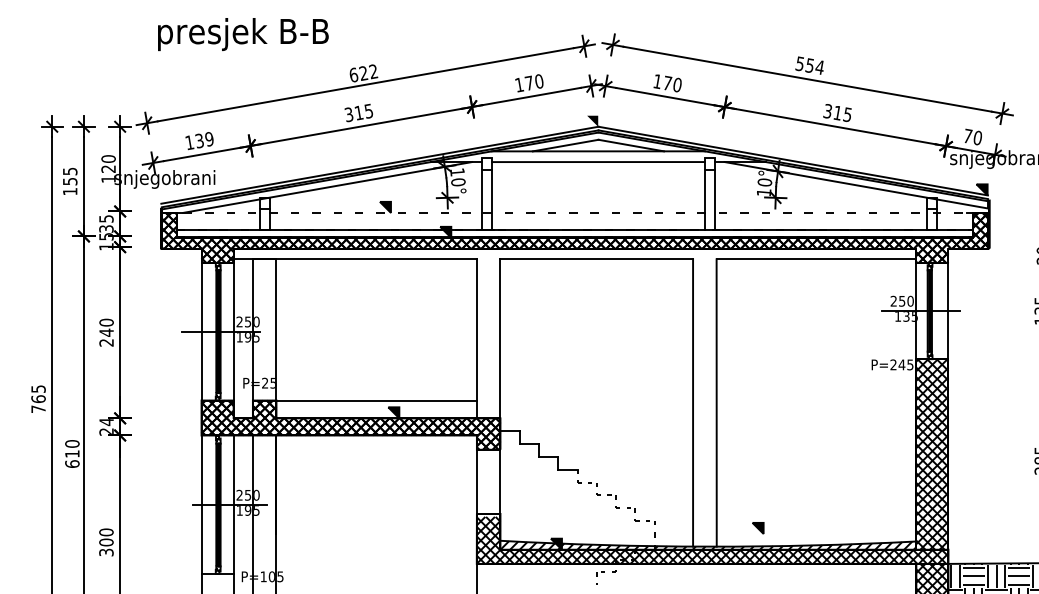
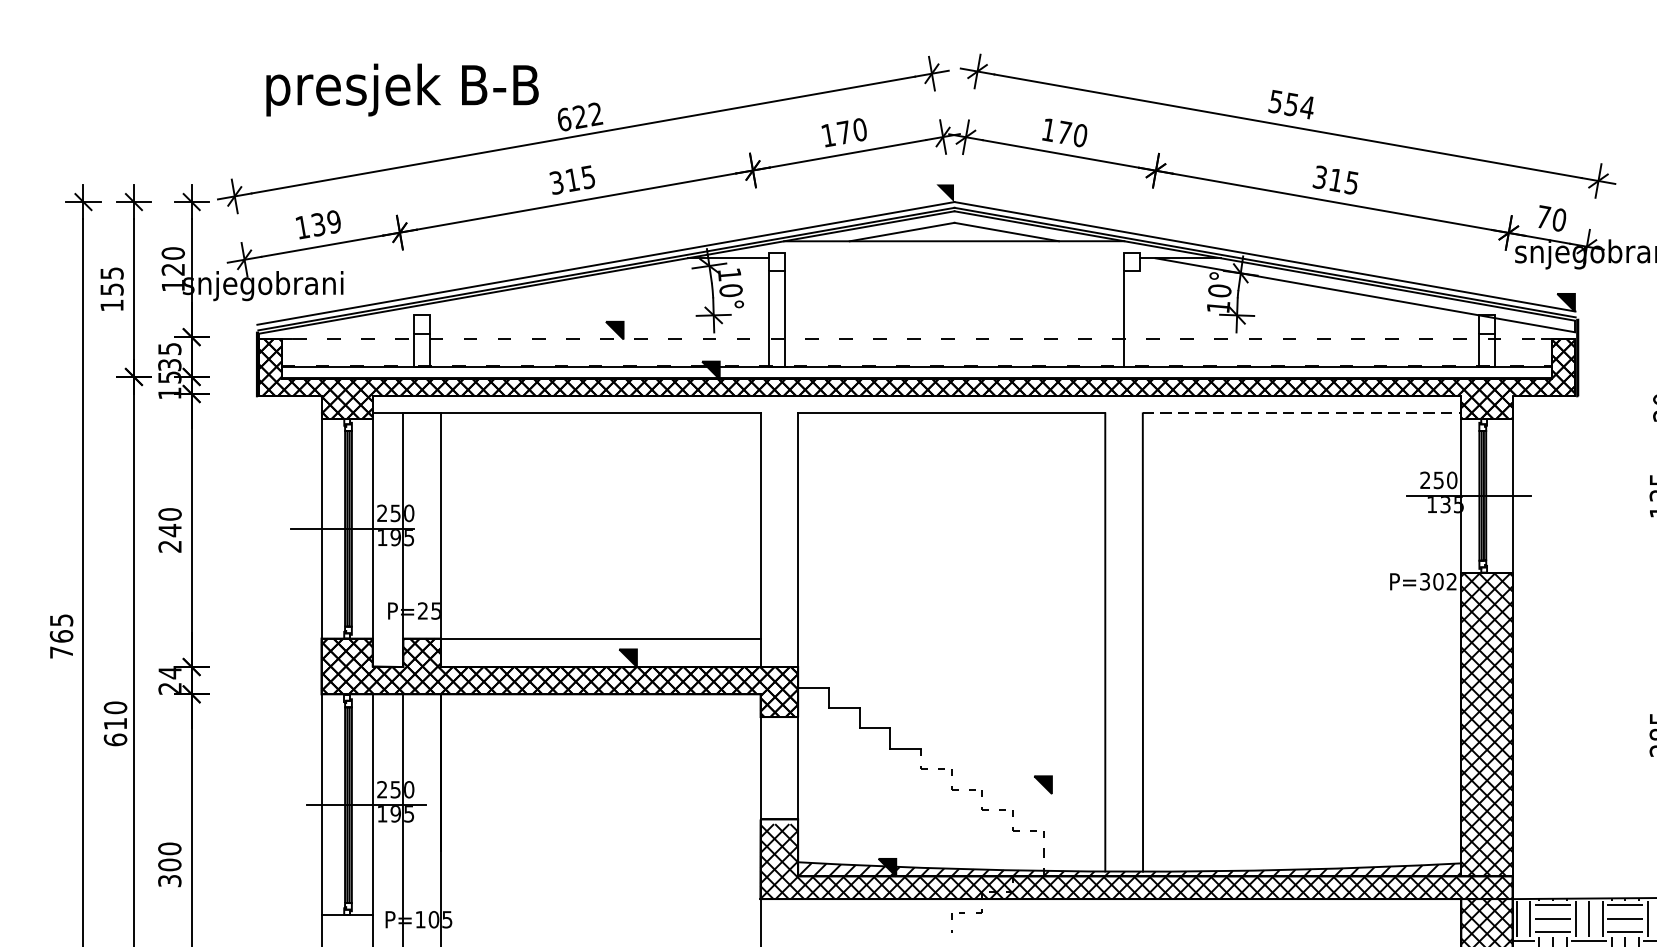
text: (243, 34) -> (402, 89), moved
line: (598, 162) -> (954, 259), removed
line: (327, 187) -> (522, 298), removed
line: (714, 199) -> (1139, 318), removed
line: (816, 259) -> (1302, 413), solid -> dashed
text: (901, 364) -> (1437, 581), P=245 -> P=302
part: (758, 528) -> (1043, 785), moved

